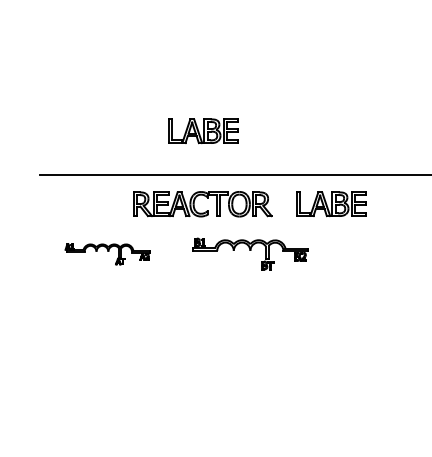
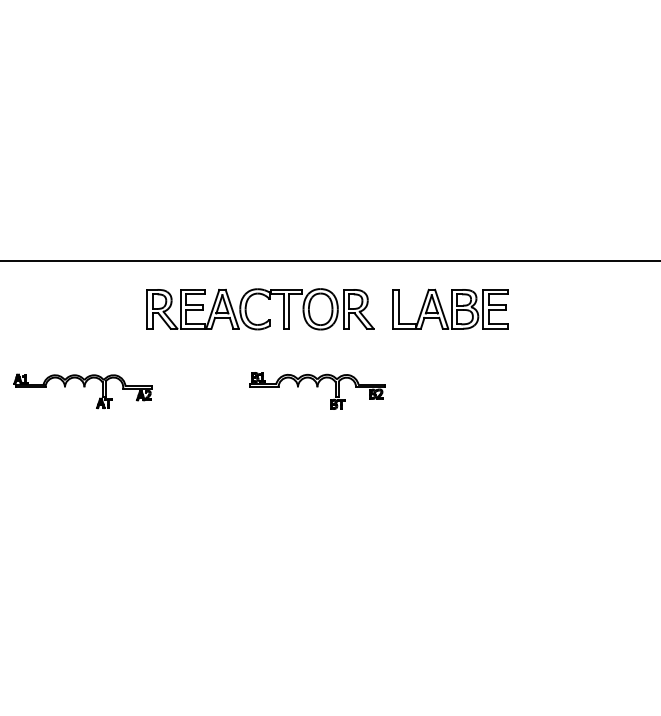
part: (203, 131) -> (240, 190), removed
part: (206, 210) -> (266, 319), moved
part: (250, 253) -> (317, 390), size x0.71

